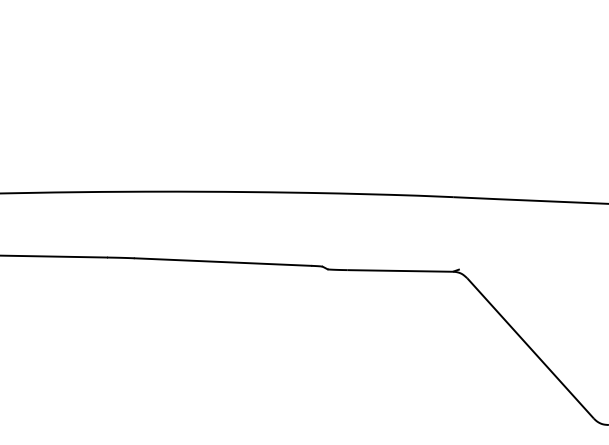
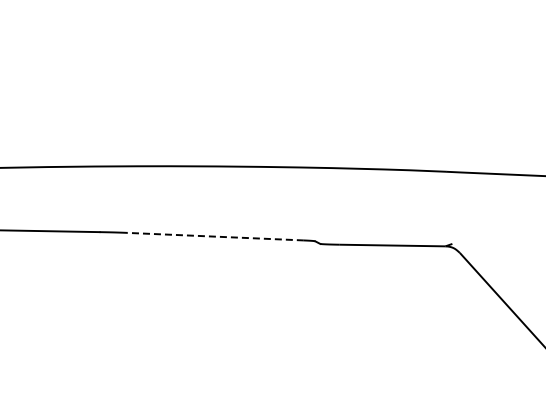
line: (222, 262) -> (215, 237), solid -> dashed

